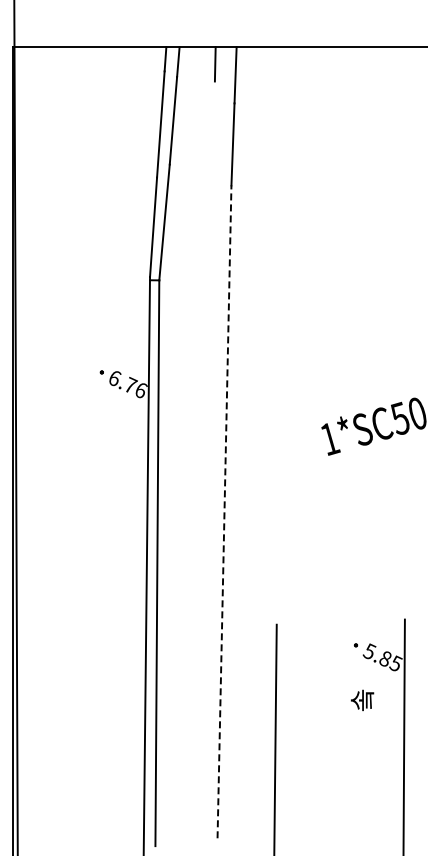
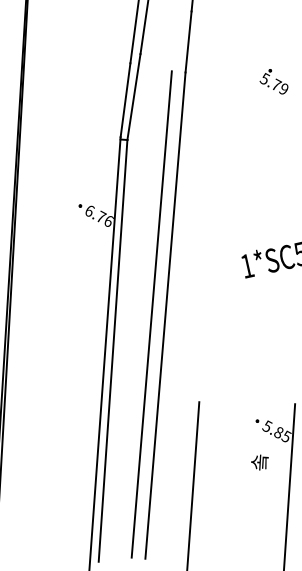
part: (350, 190) -> (274, 81), added
line: (206, 510) -> (152, 313), added
line: (224, 511) -> (165, 315), dashed -> solid

